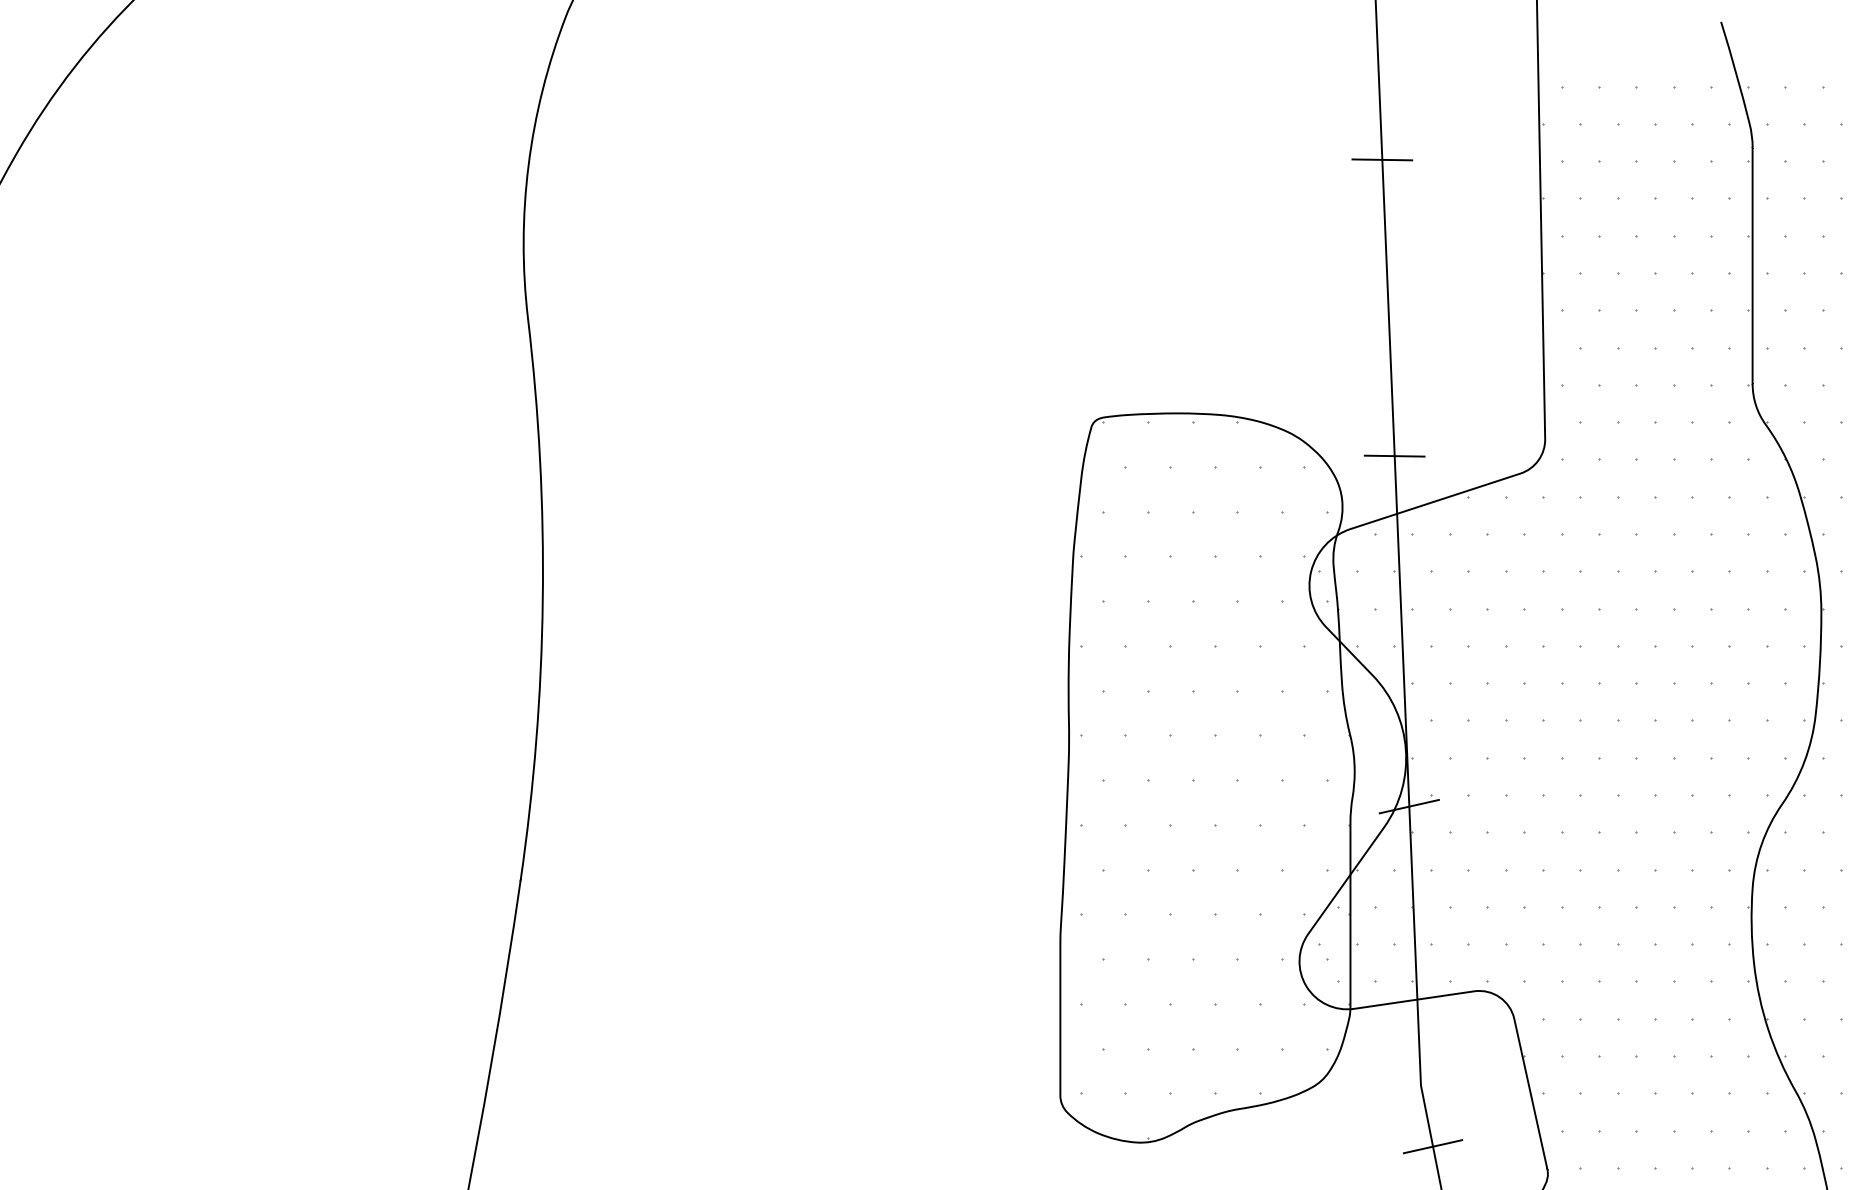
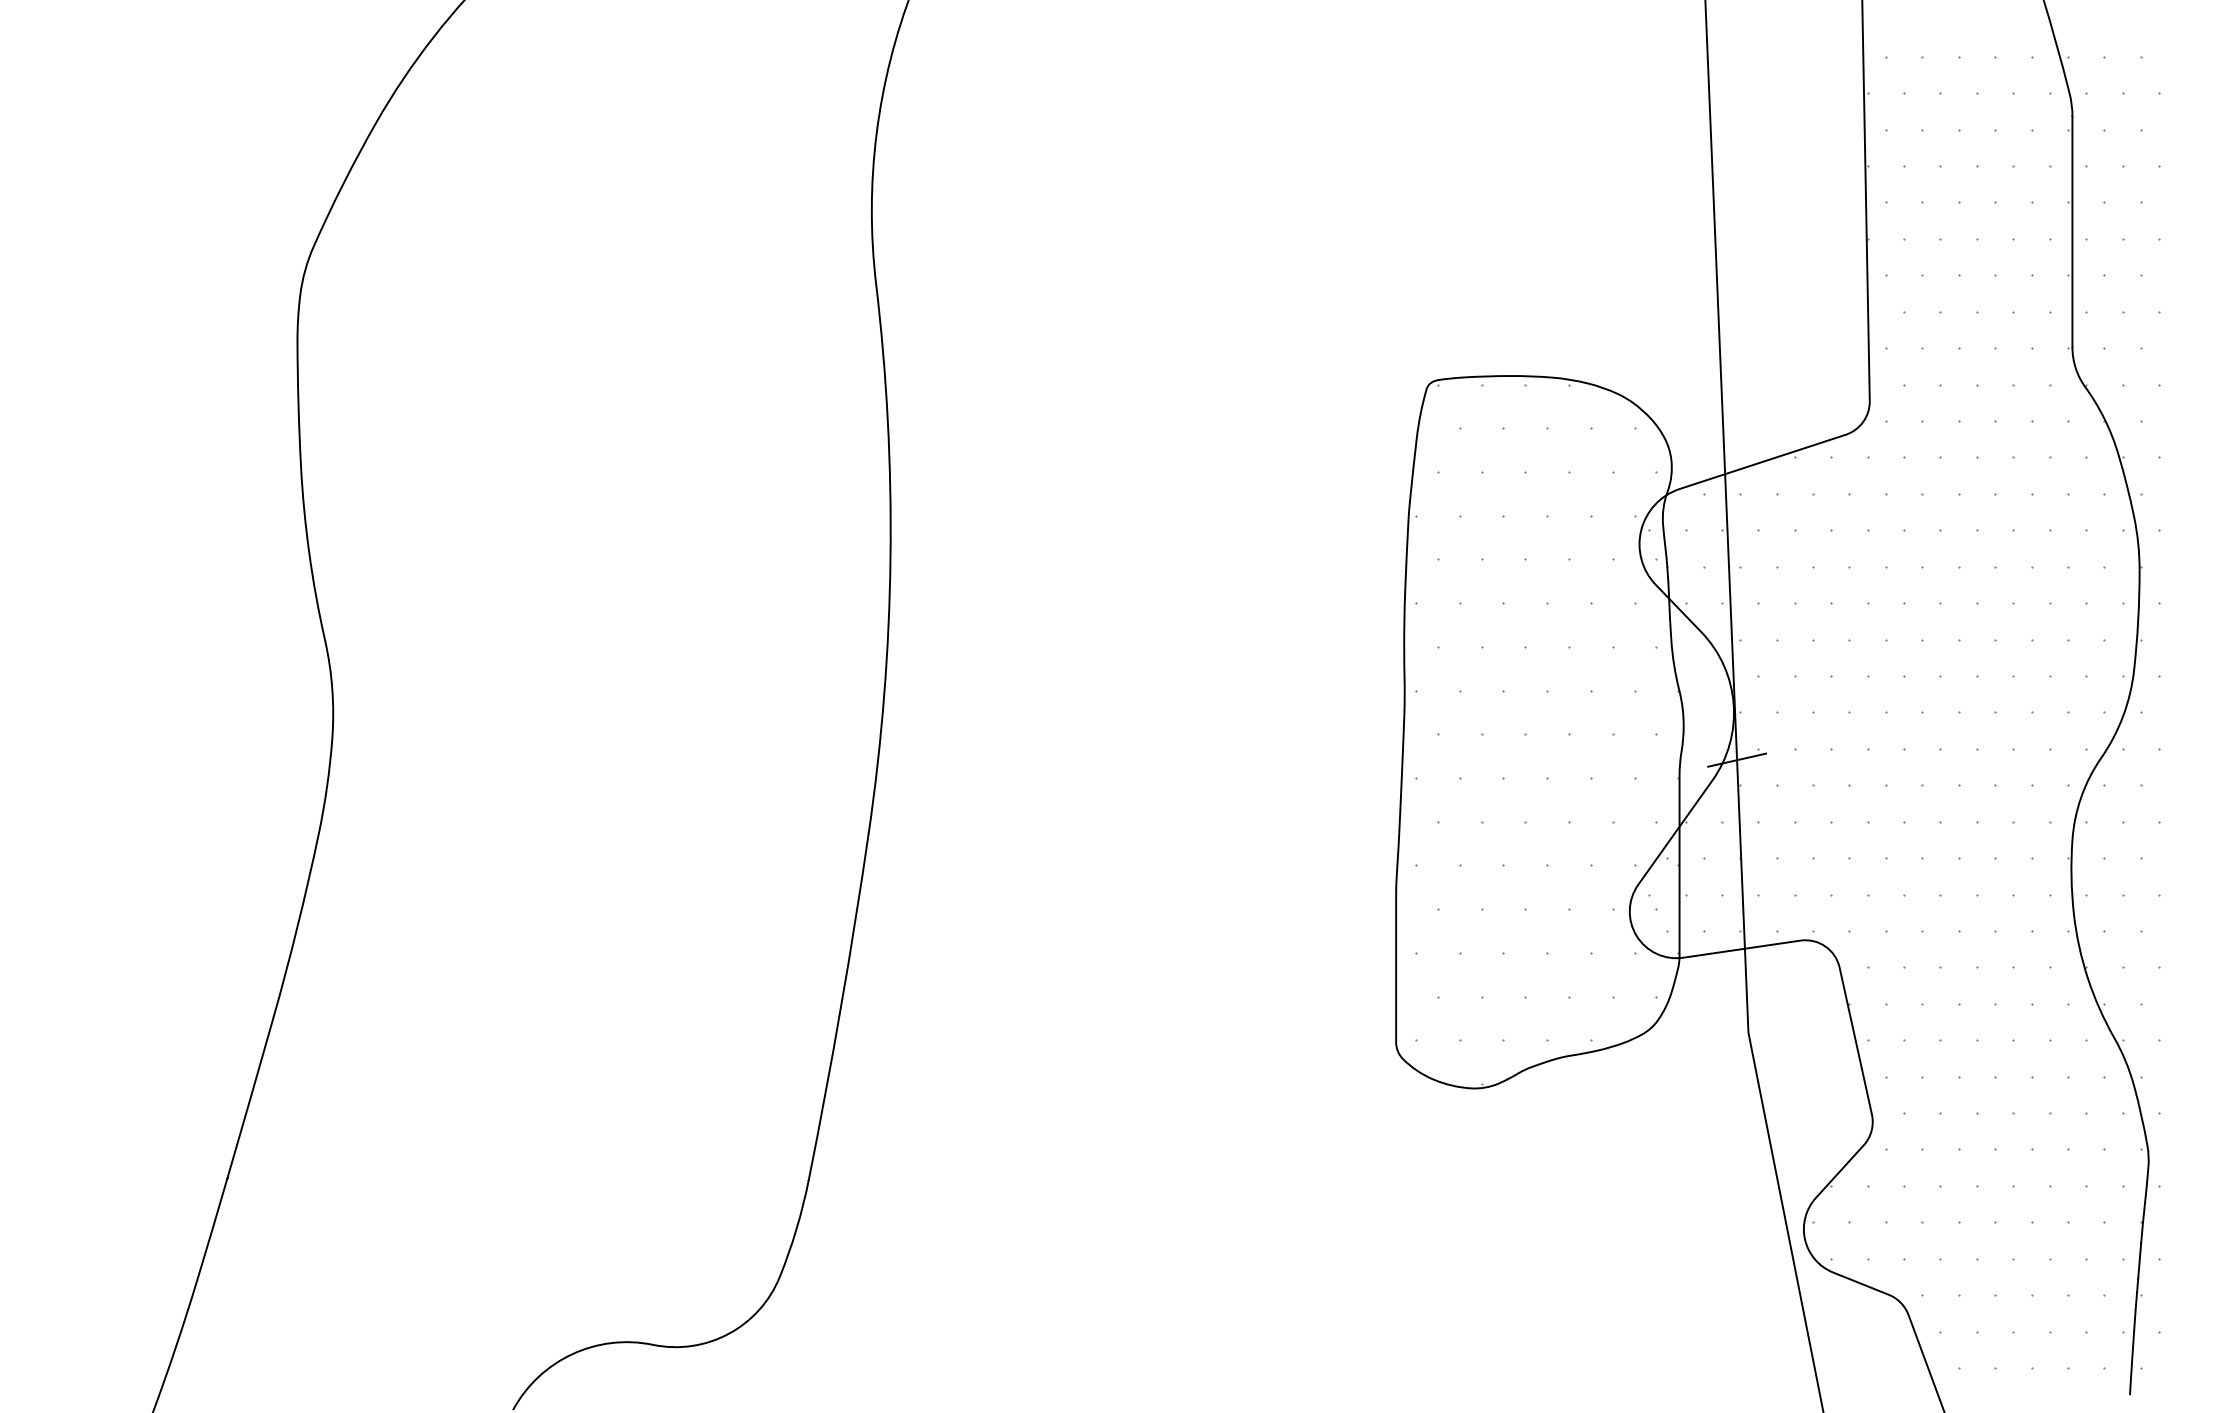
line: (1382, 159) -> (1710, 127), removed
line: (1394, 455) -> (1722, 417), removed
line: (1432, 1146) -> (1759, 1092), removed

